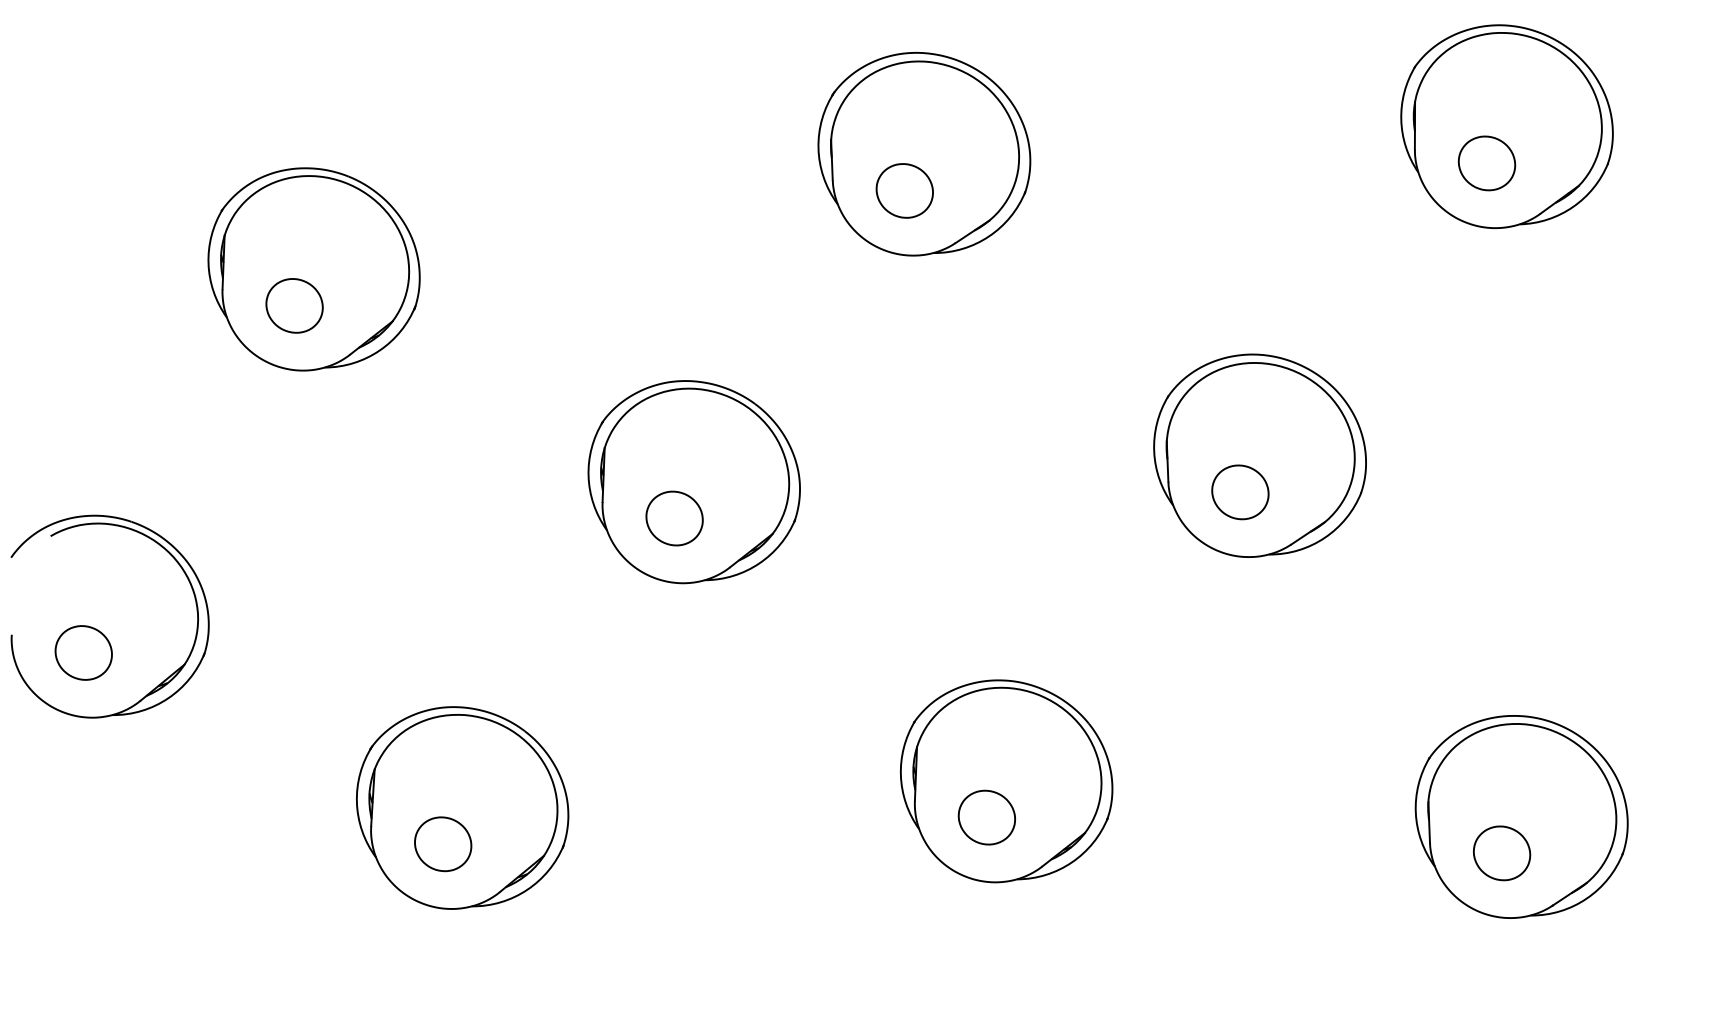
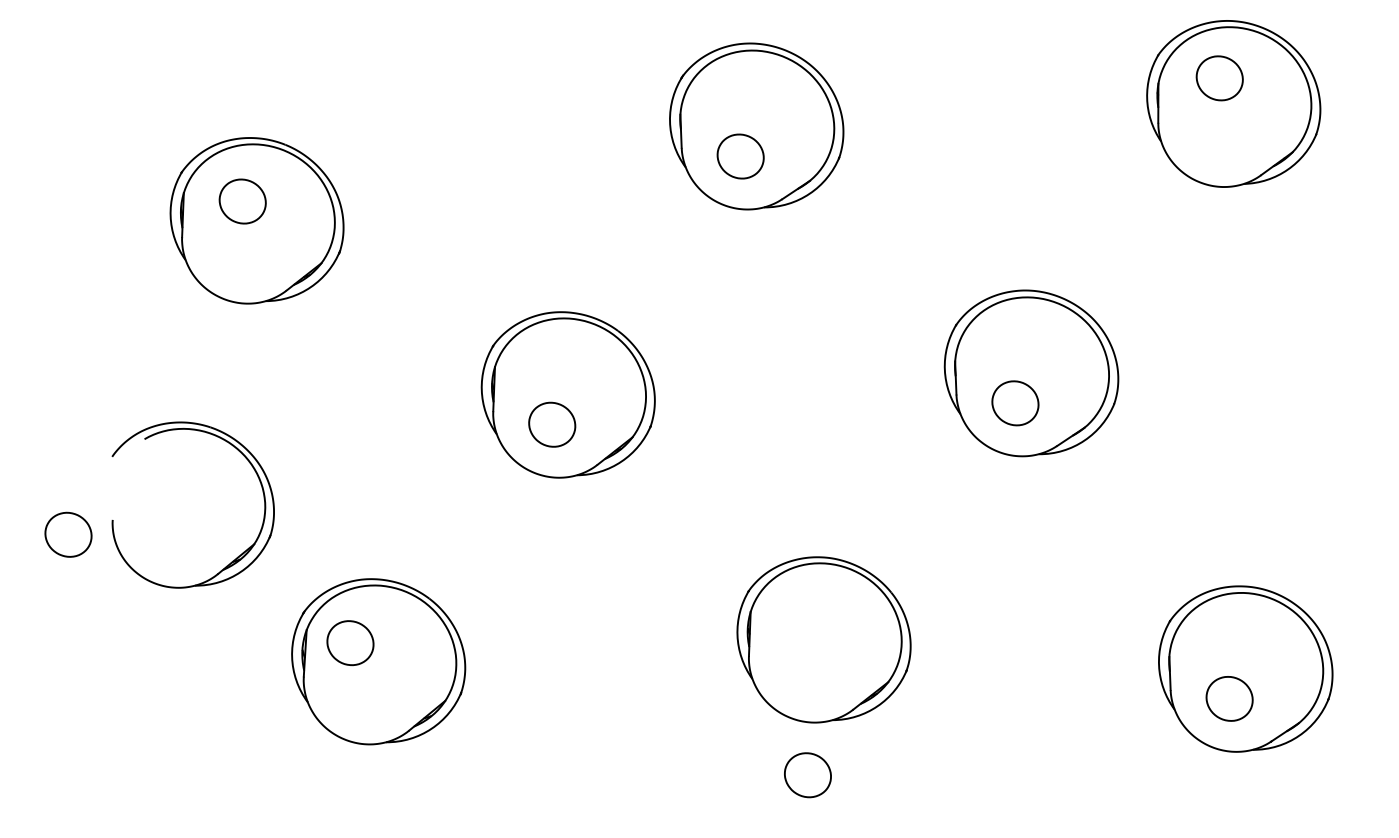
part: (1486, 163) -> (1219, 78), moved
part: (294, 305) -> (242, 201), moved
part: (159, 683) -> (233, 559), moved
part: (986, 817) -> (807, 775), moved
part: (443, 844) -> (350, 643), moved

